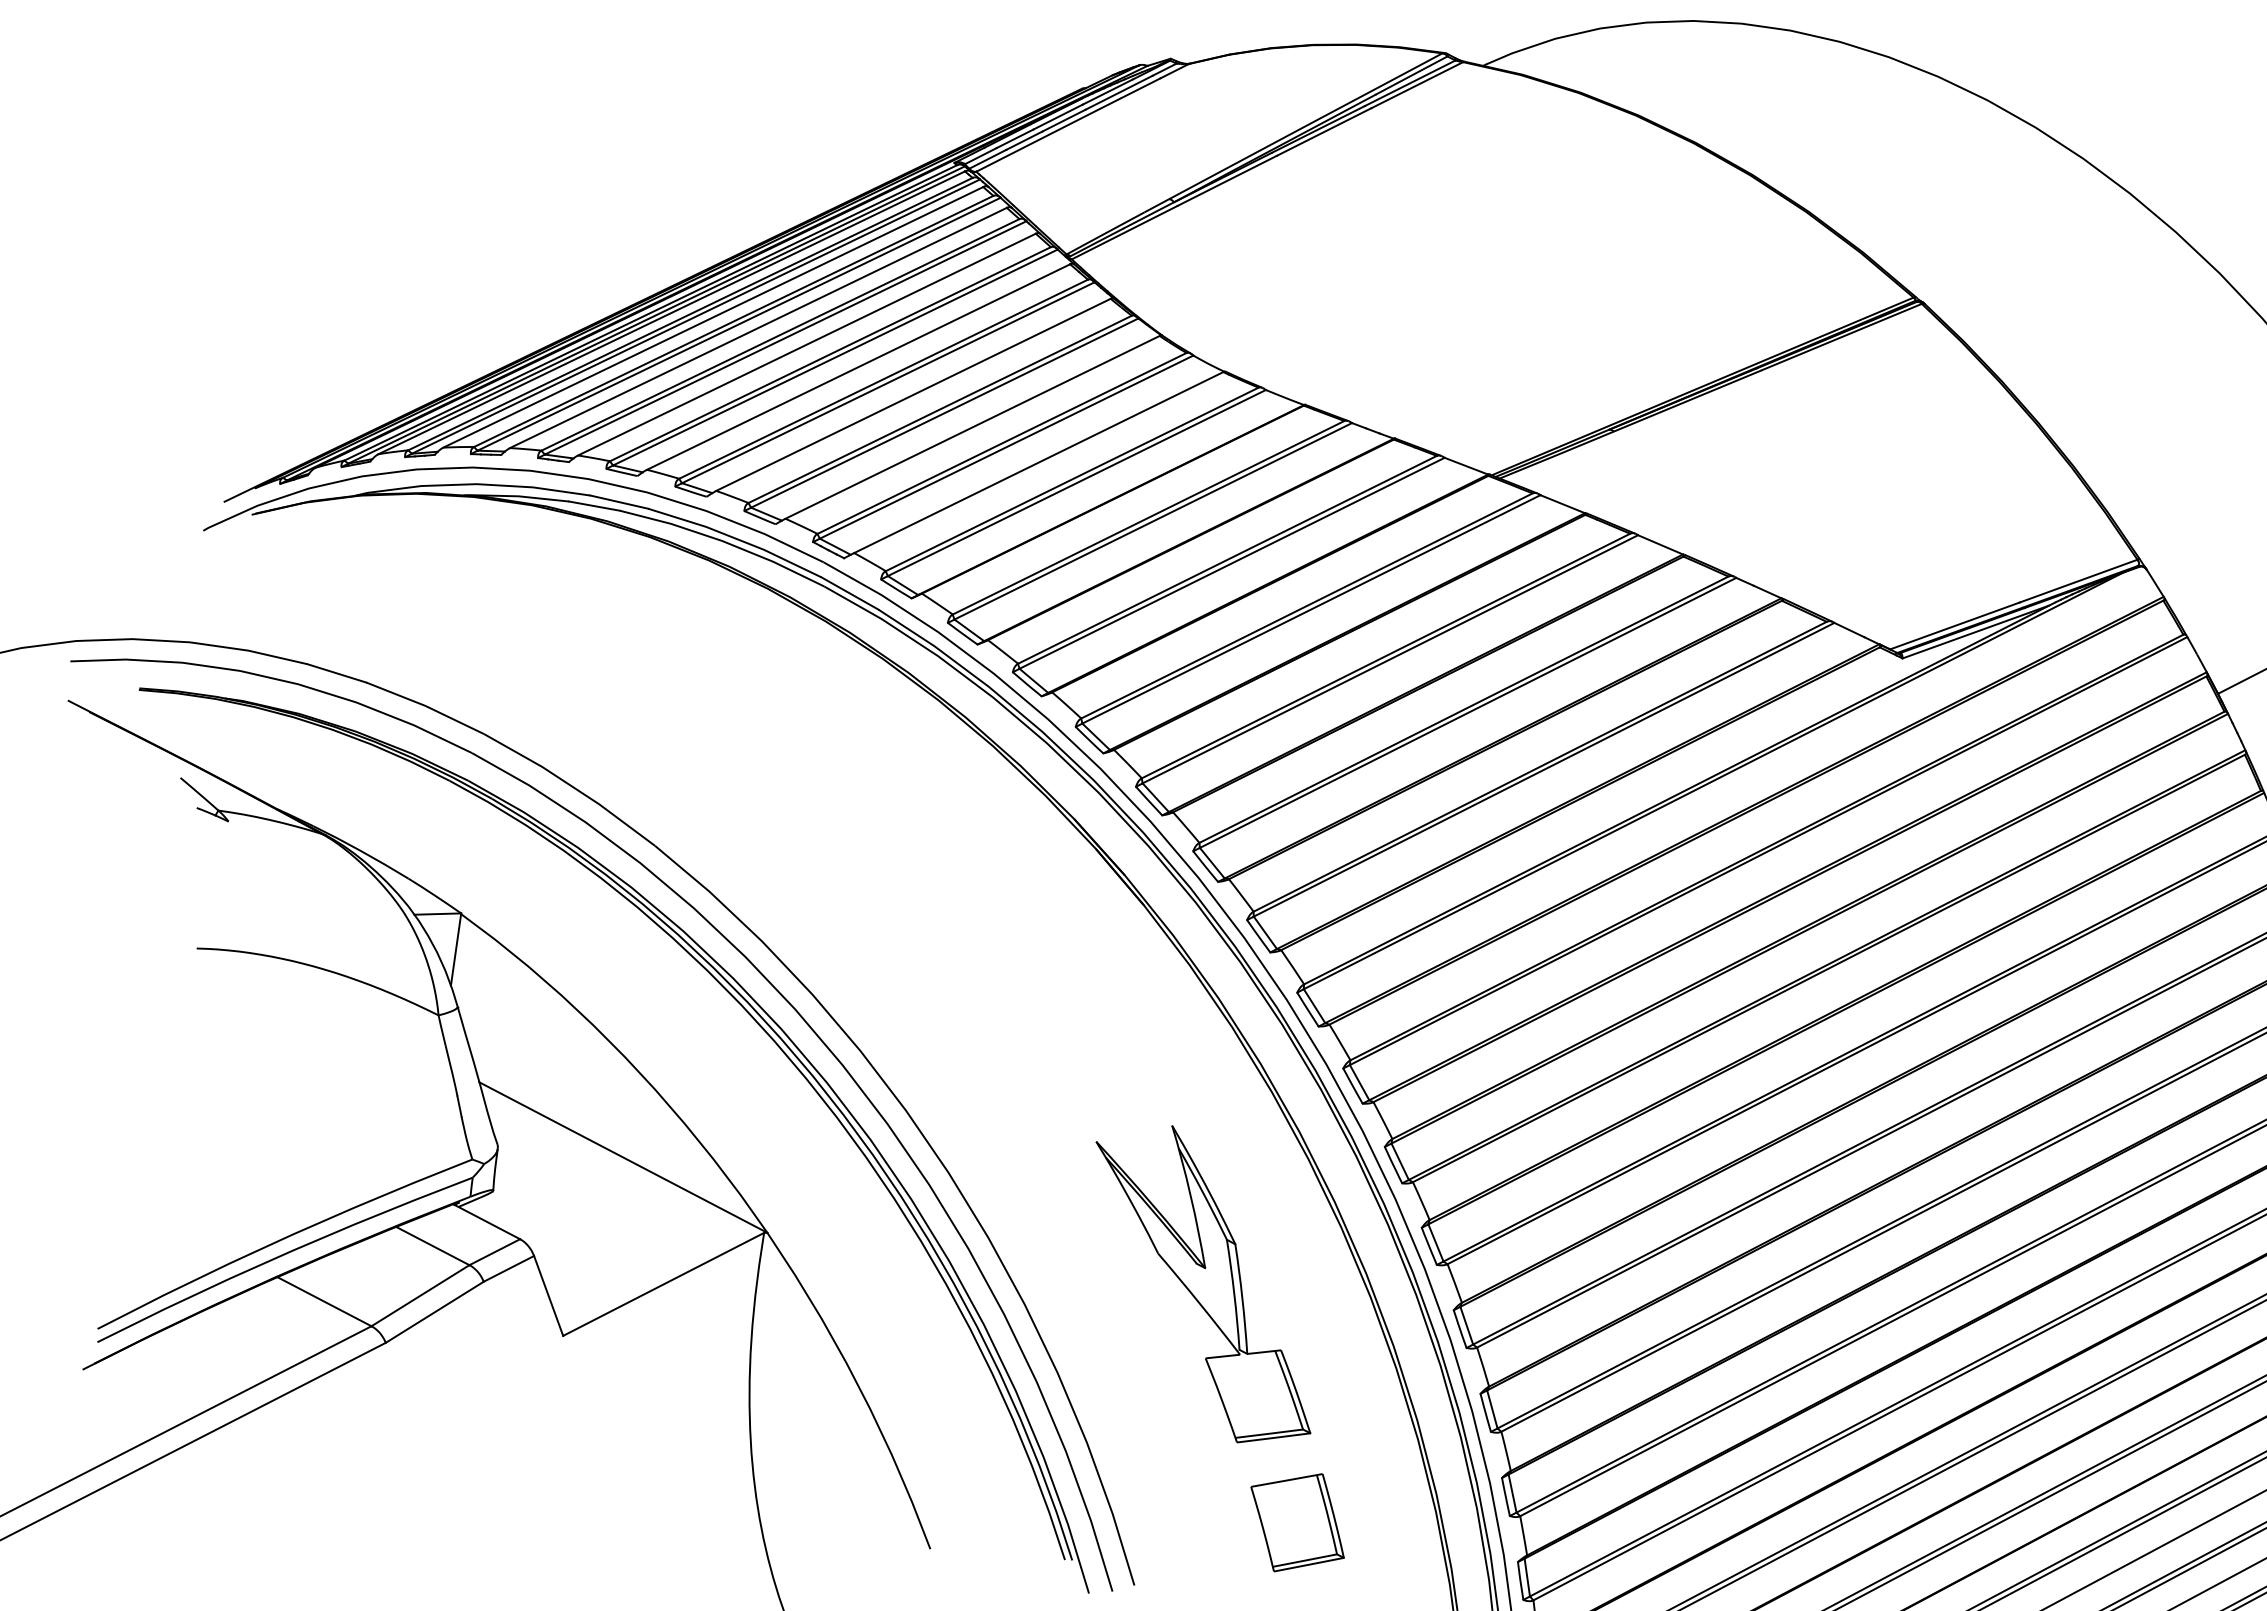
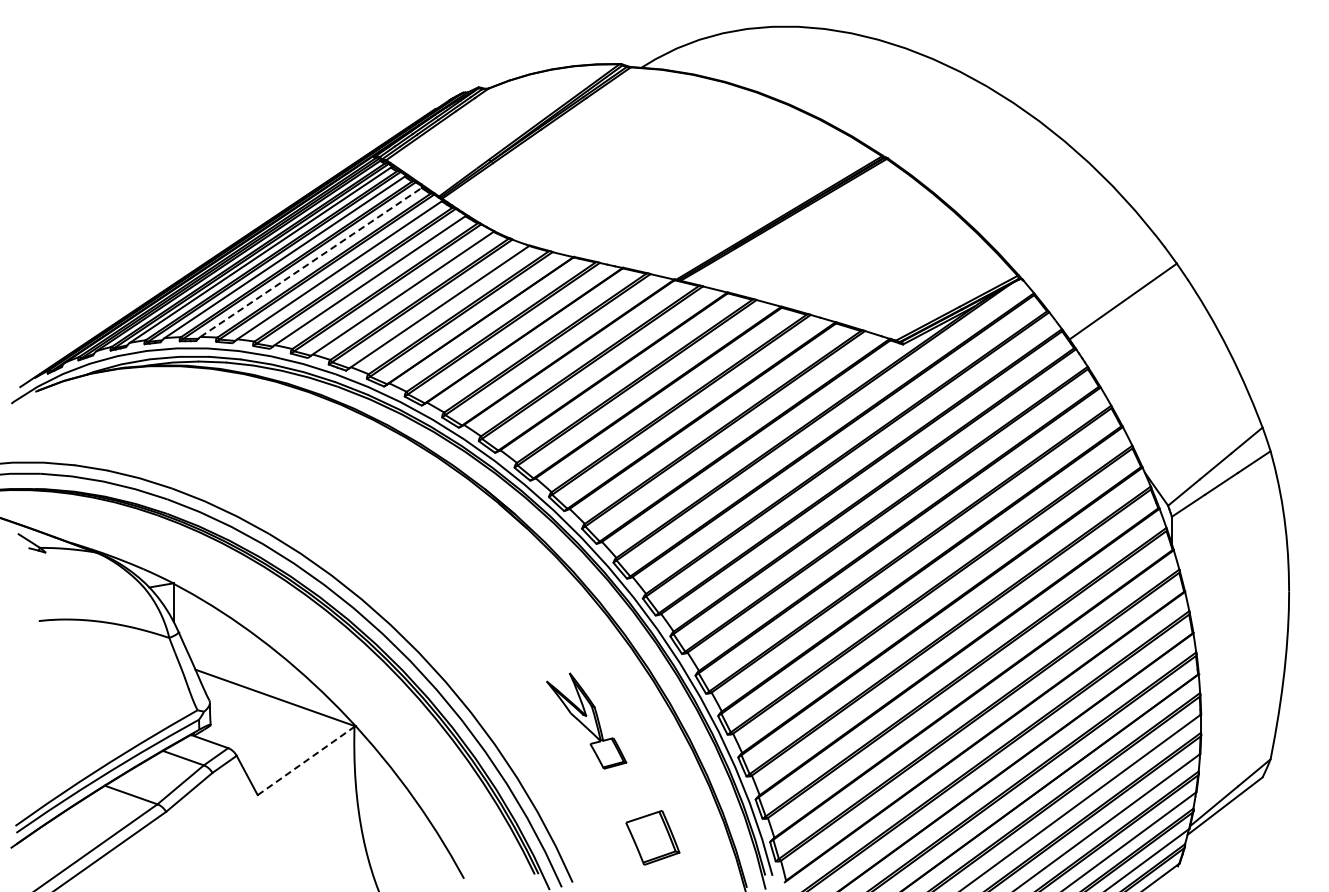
line: (807, 344) -> (311, 262), solid -> dashed
line: (664, 1283) -> (306, 760), solid -> dashed
part: (1203, 1283) -> (586, 720), size x0.6

